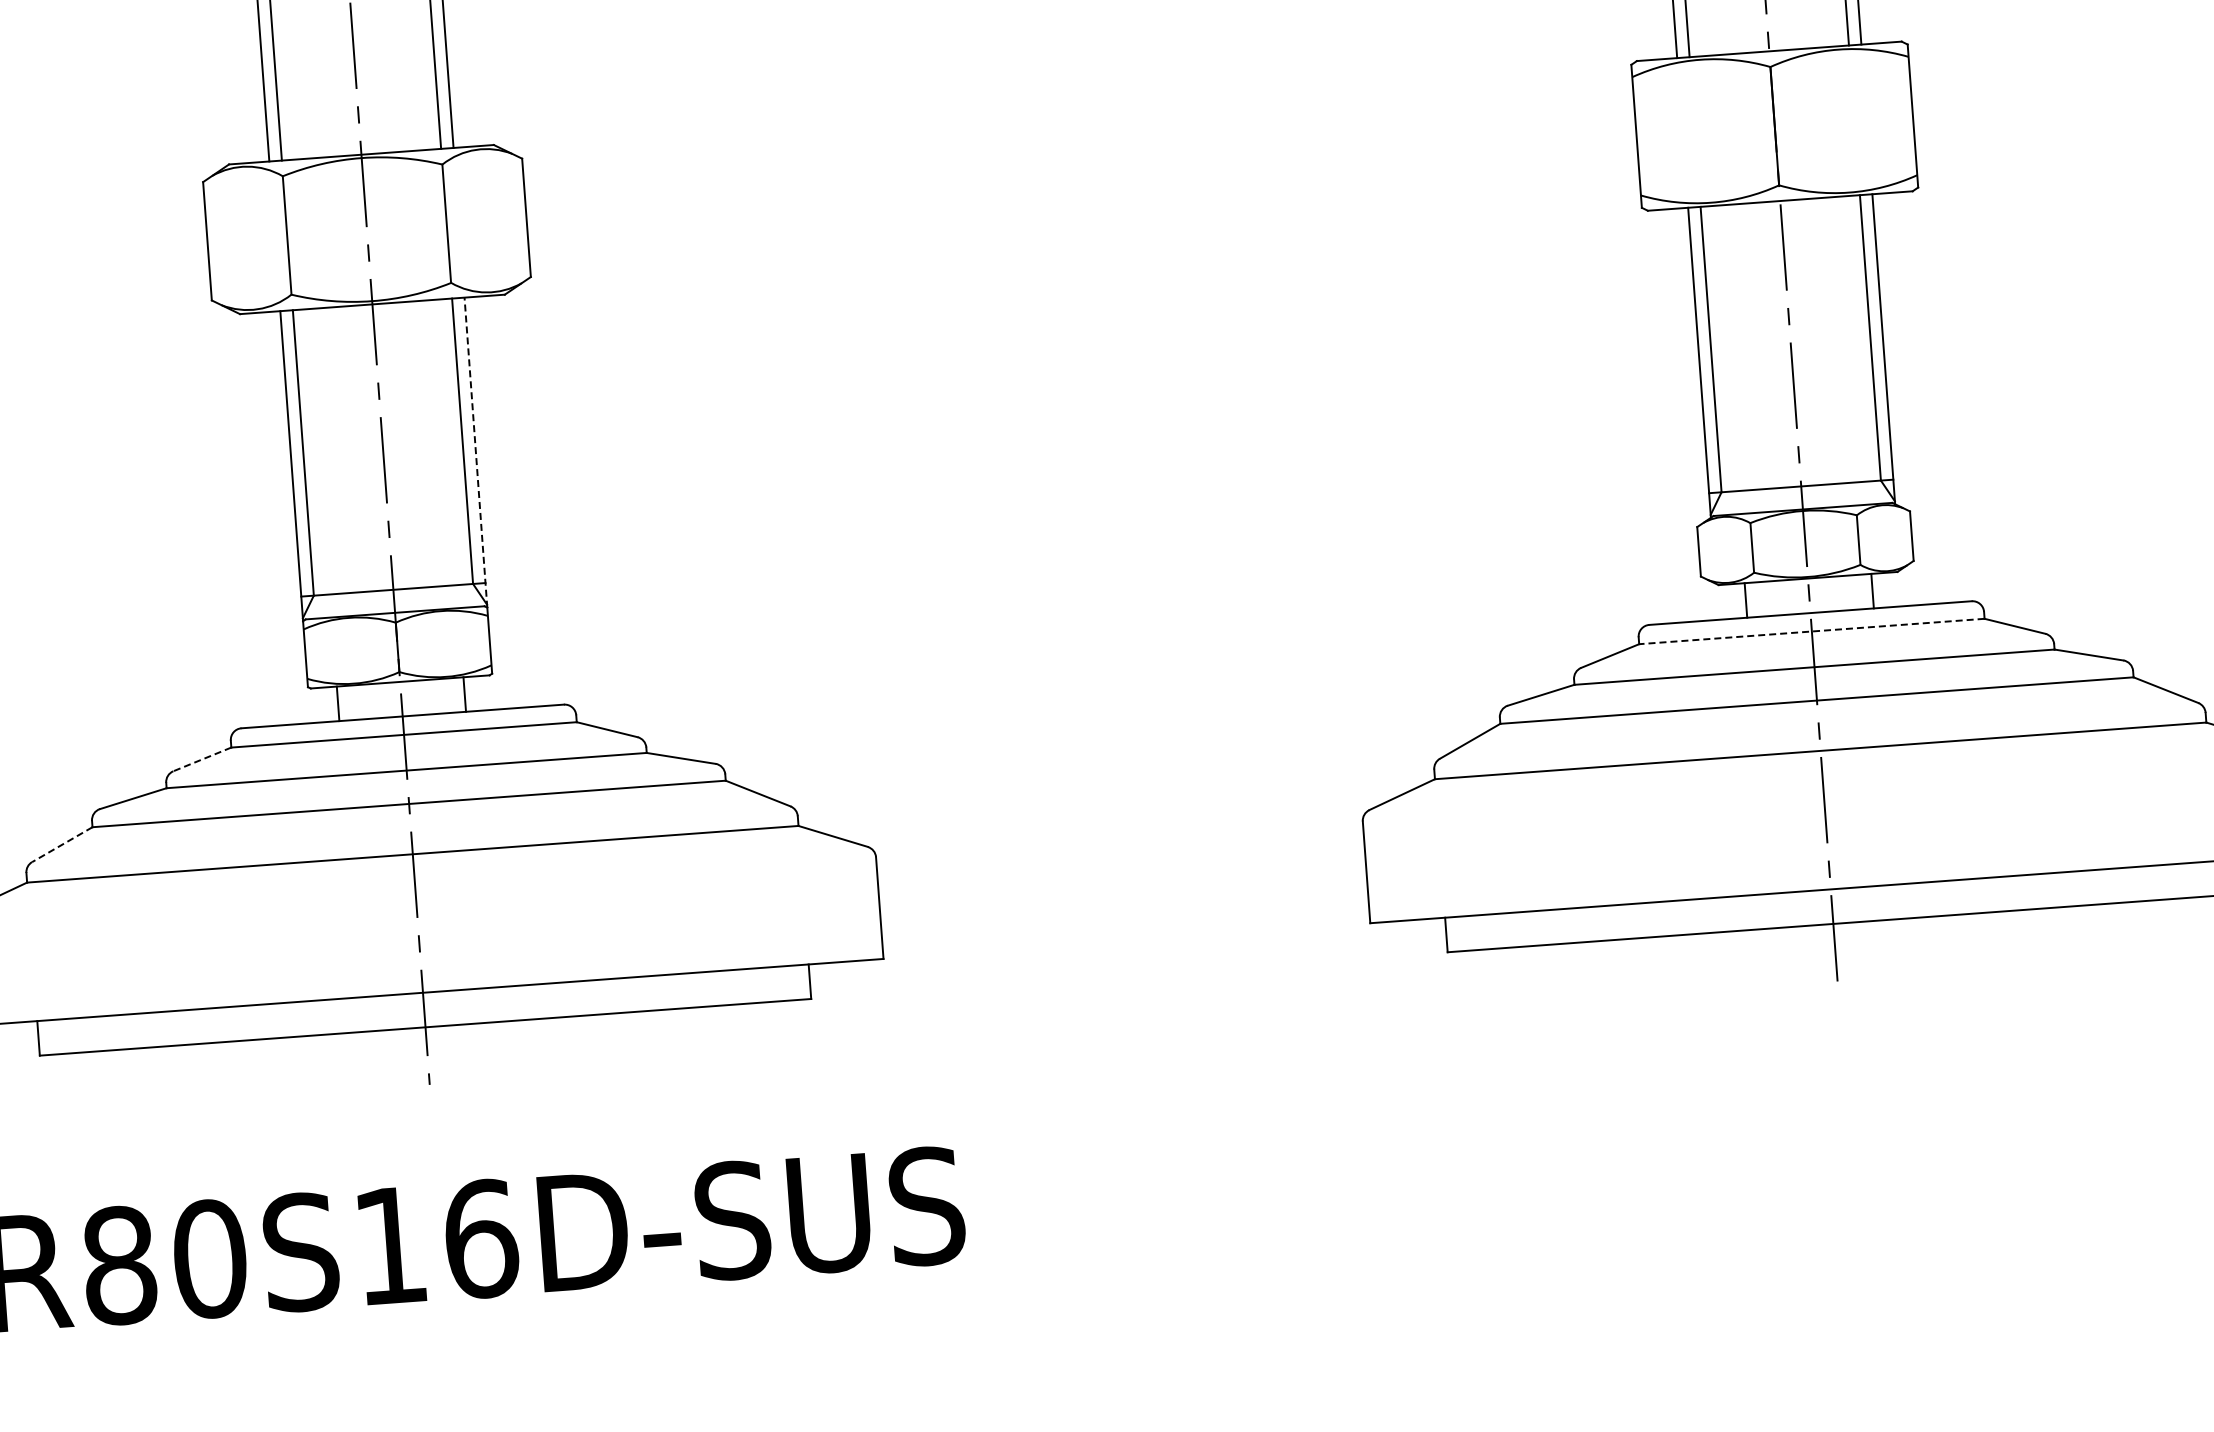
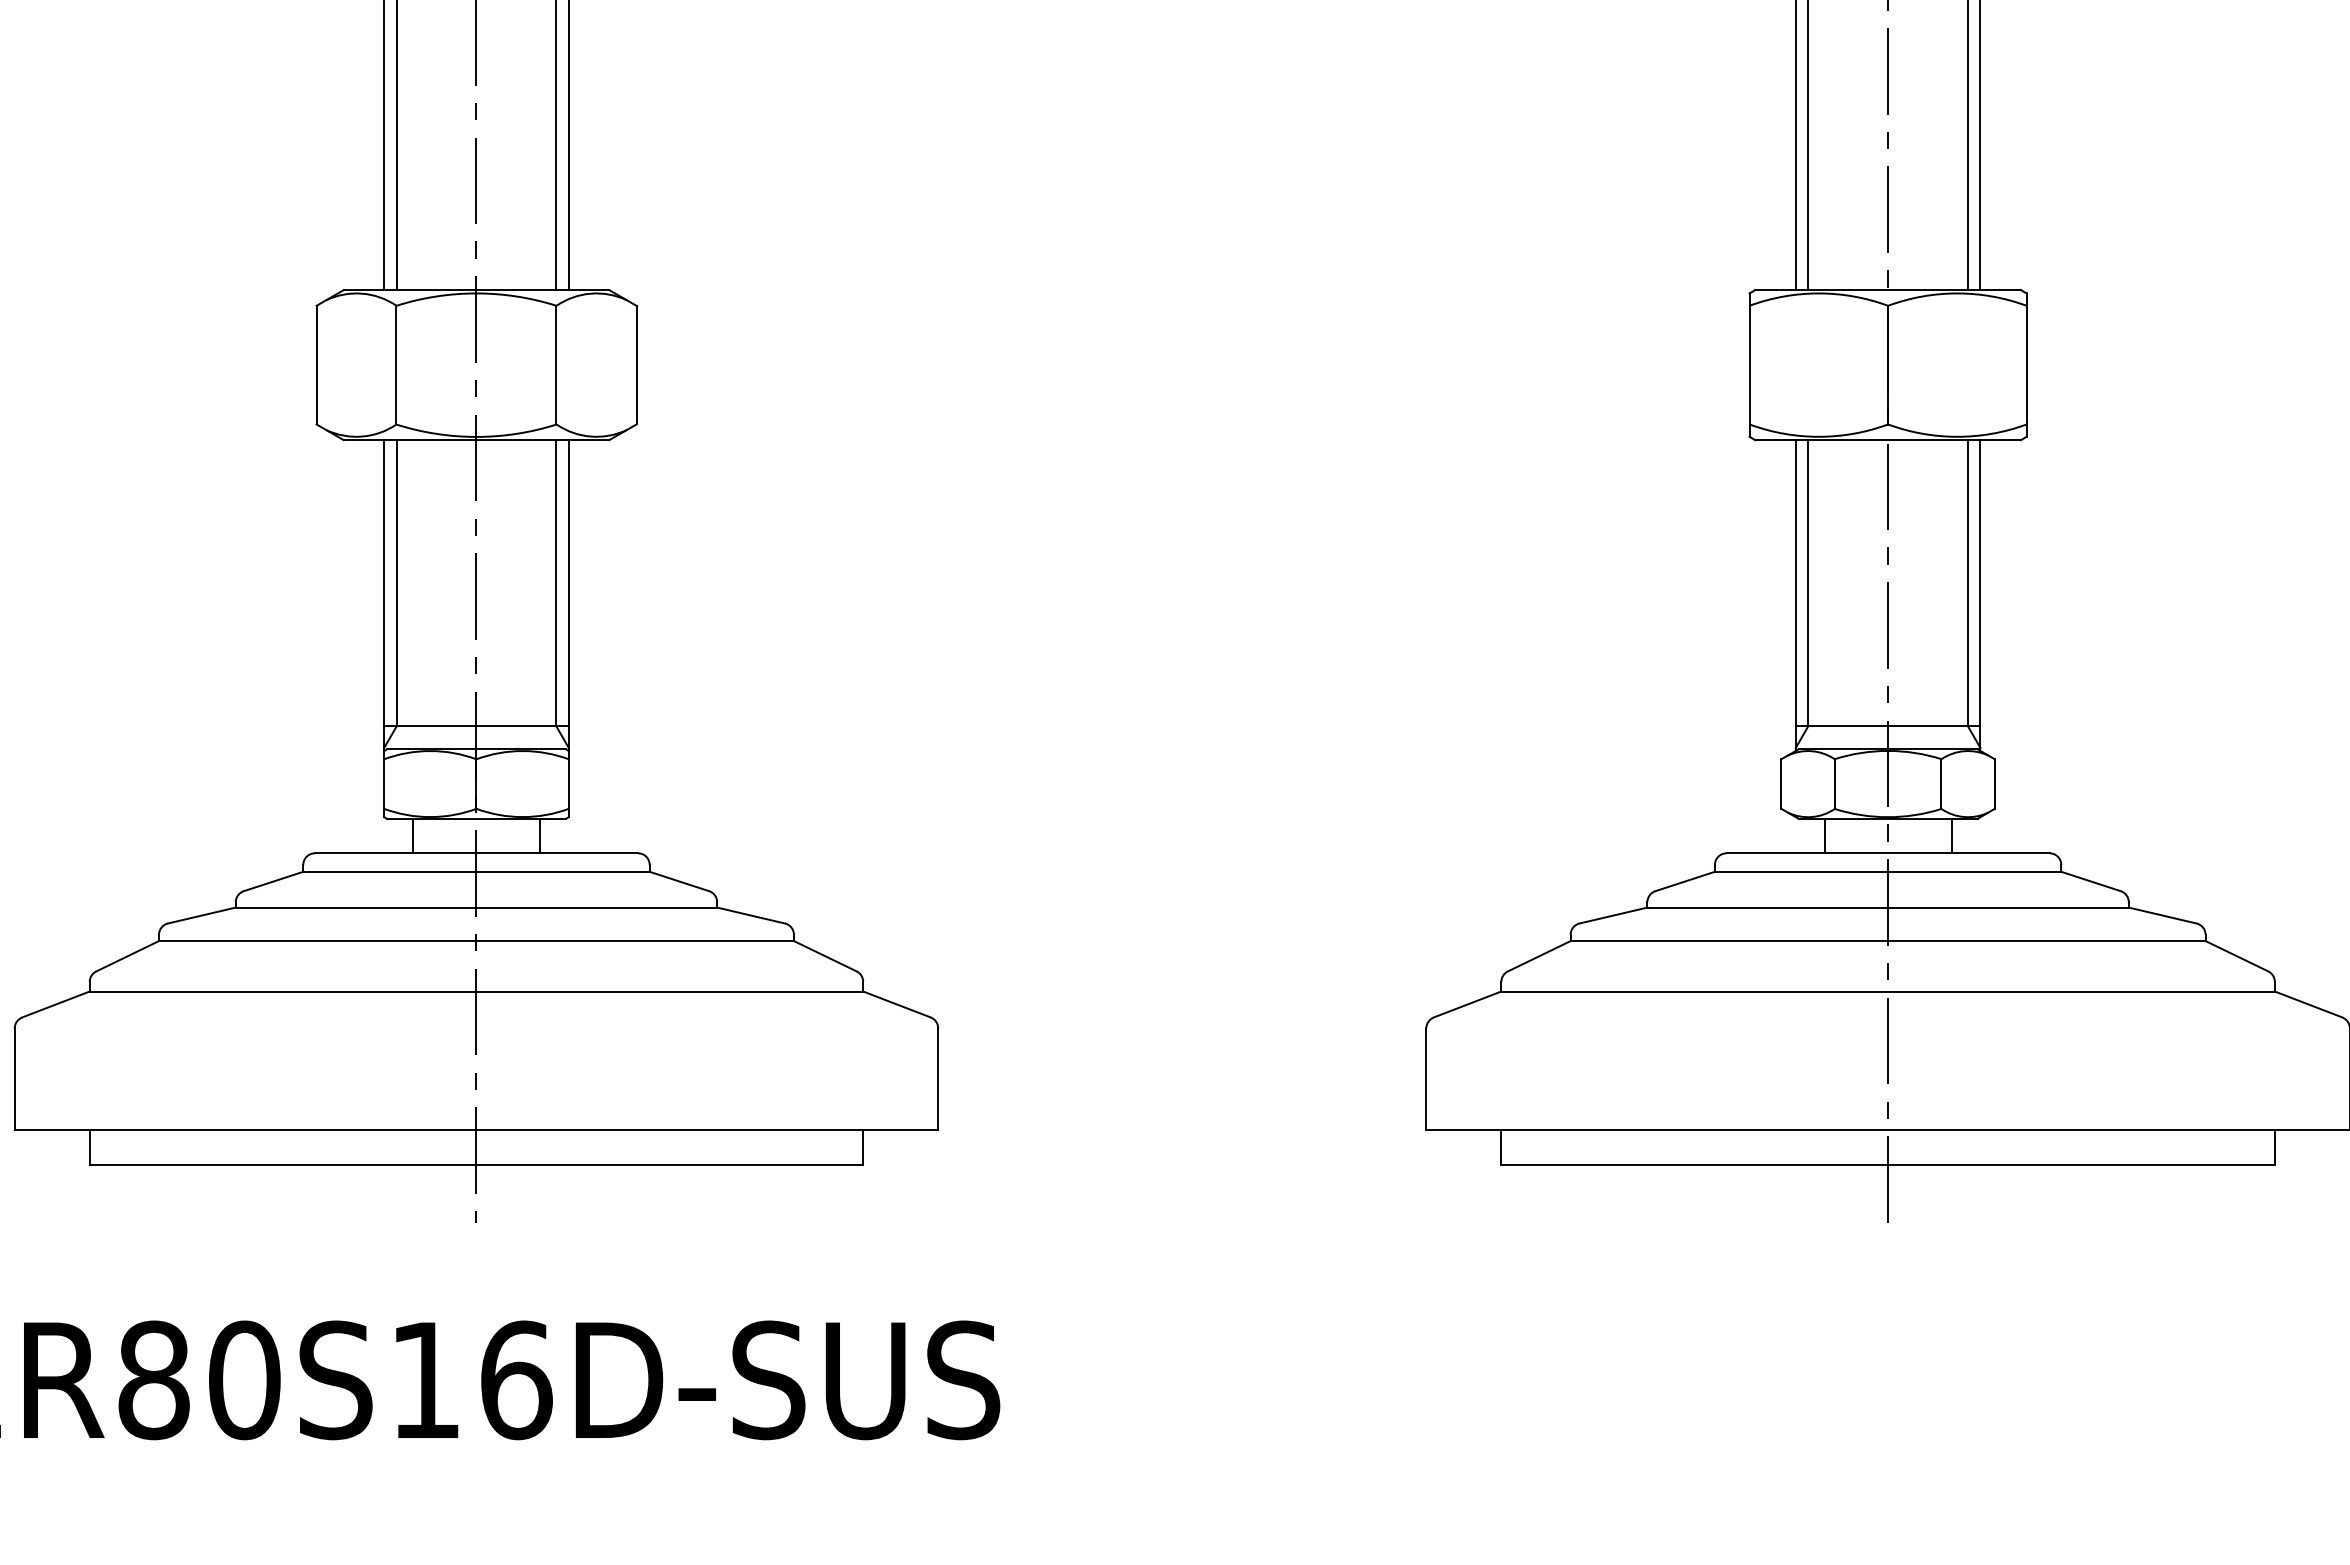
line: (475, 452) -> (568, 595), dashed -> solid
line: (1811, 631) -> (1887, 871), dashed -> solid
line: (202, 759) -> (273, 881), dashed -> solid
line: (62, 844) -> (127, 956), dashed -> solid

